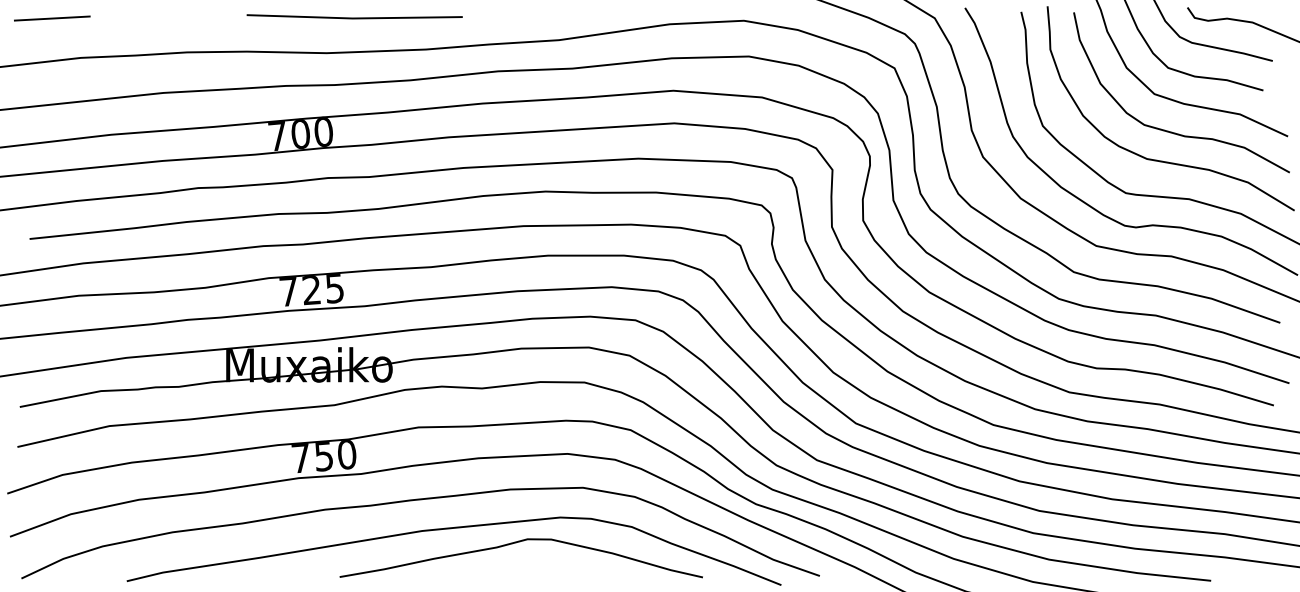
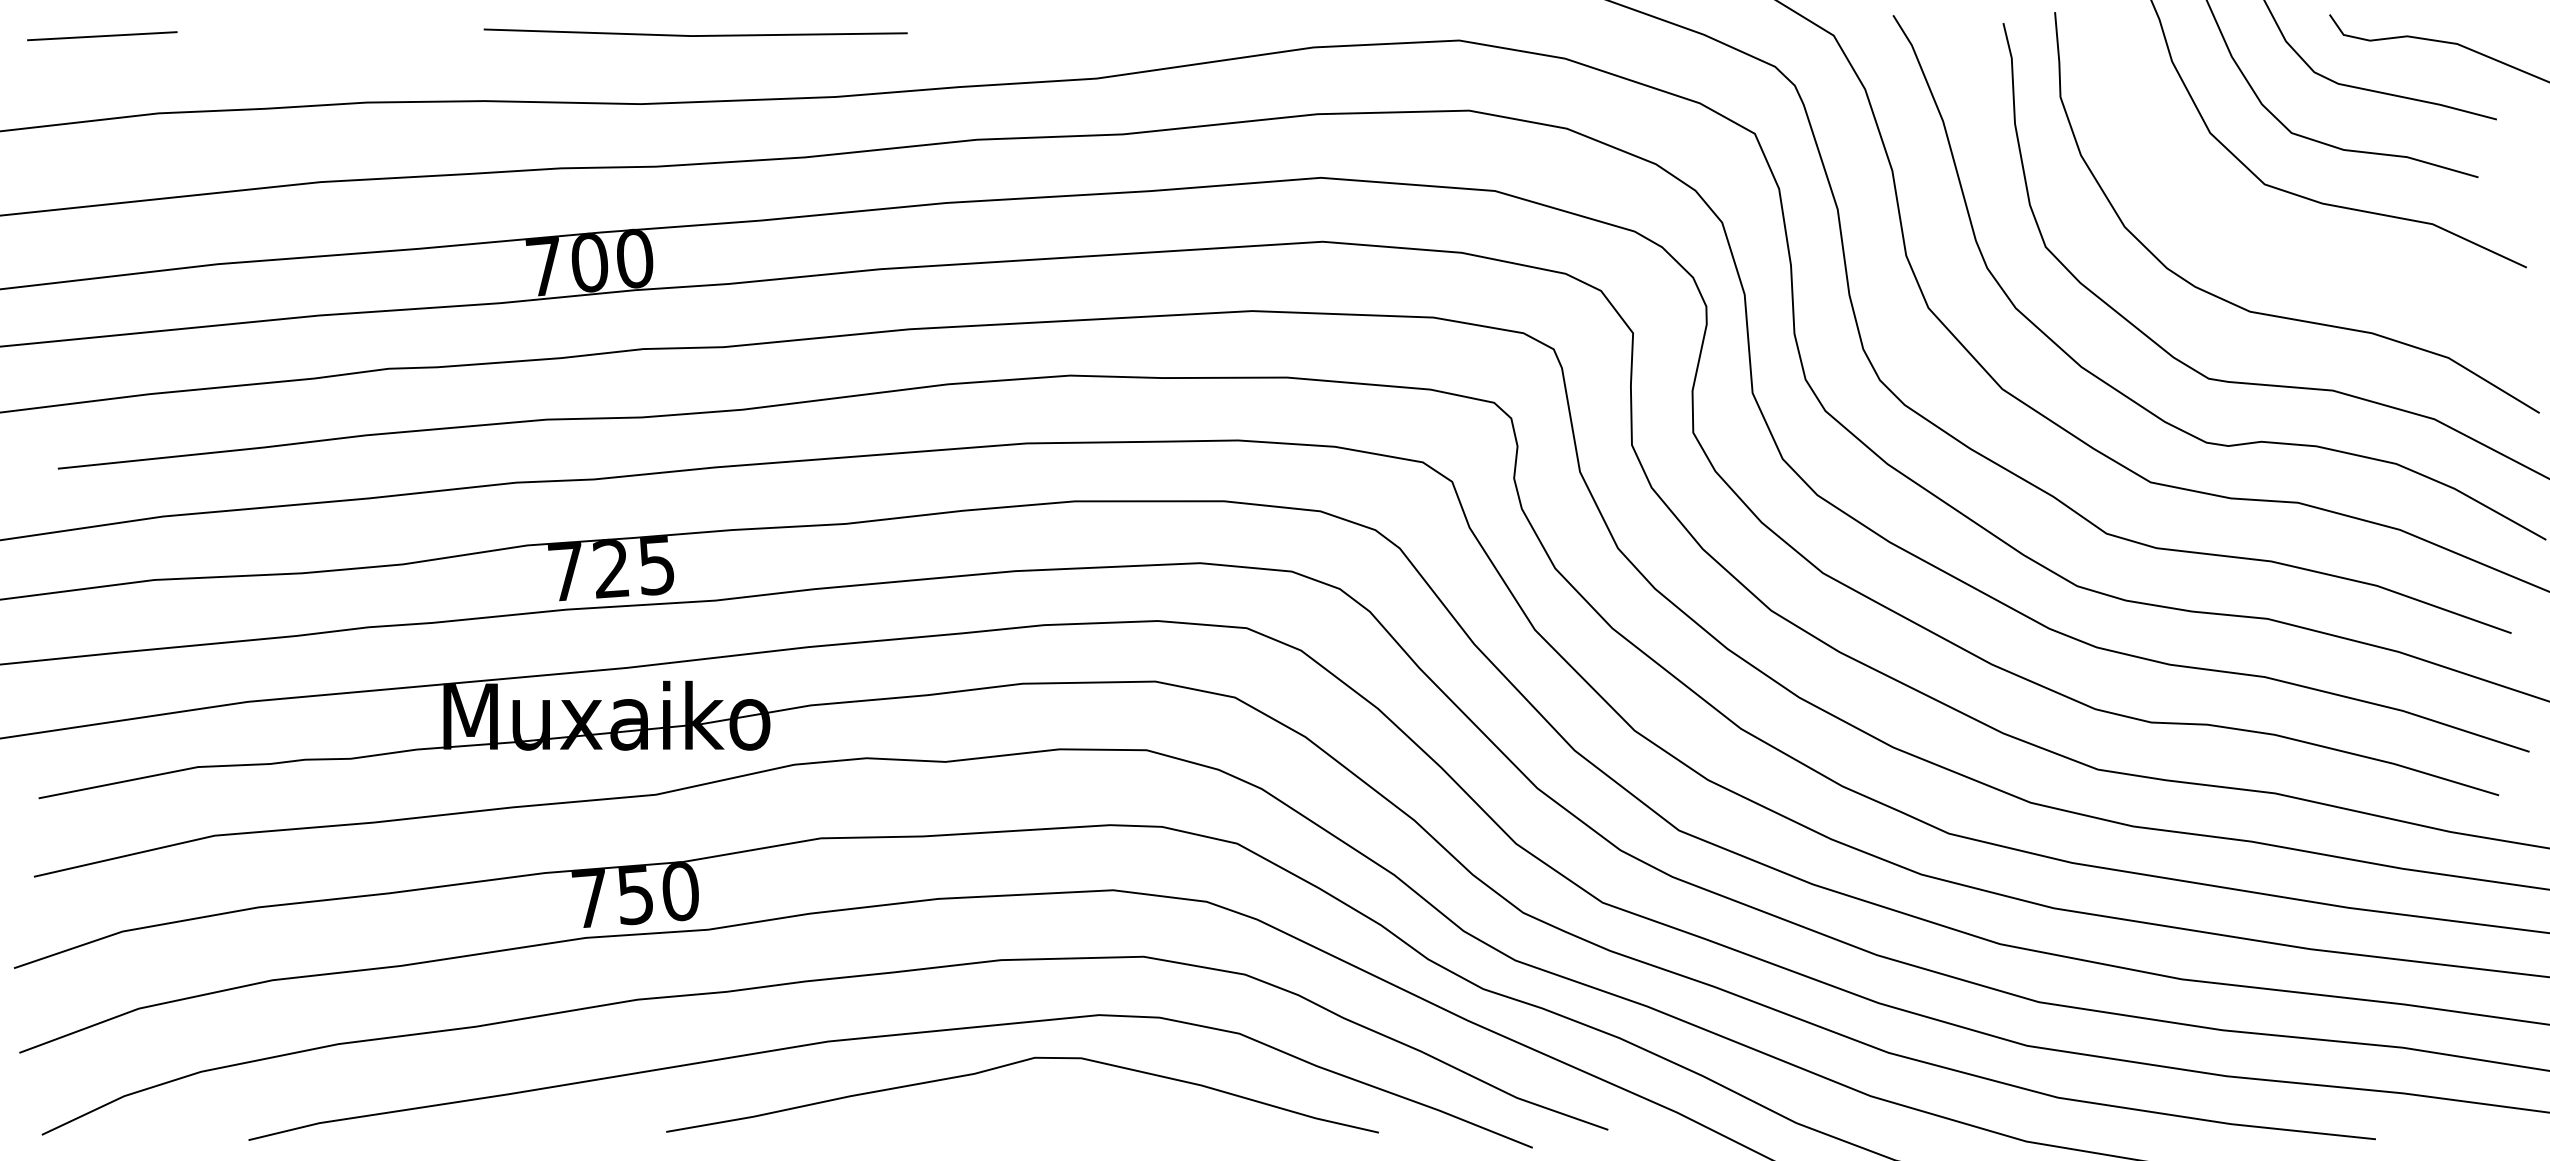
part: (1168, 130) -> (2292, 255), removed

